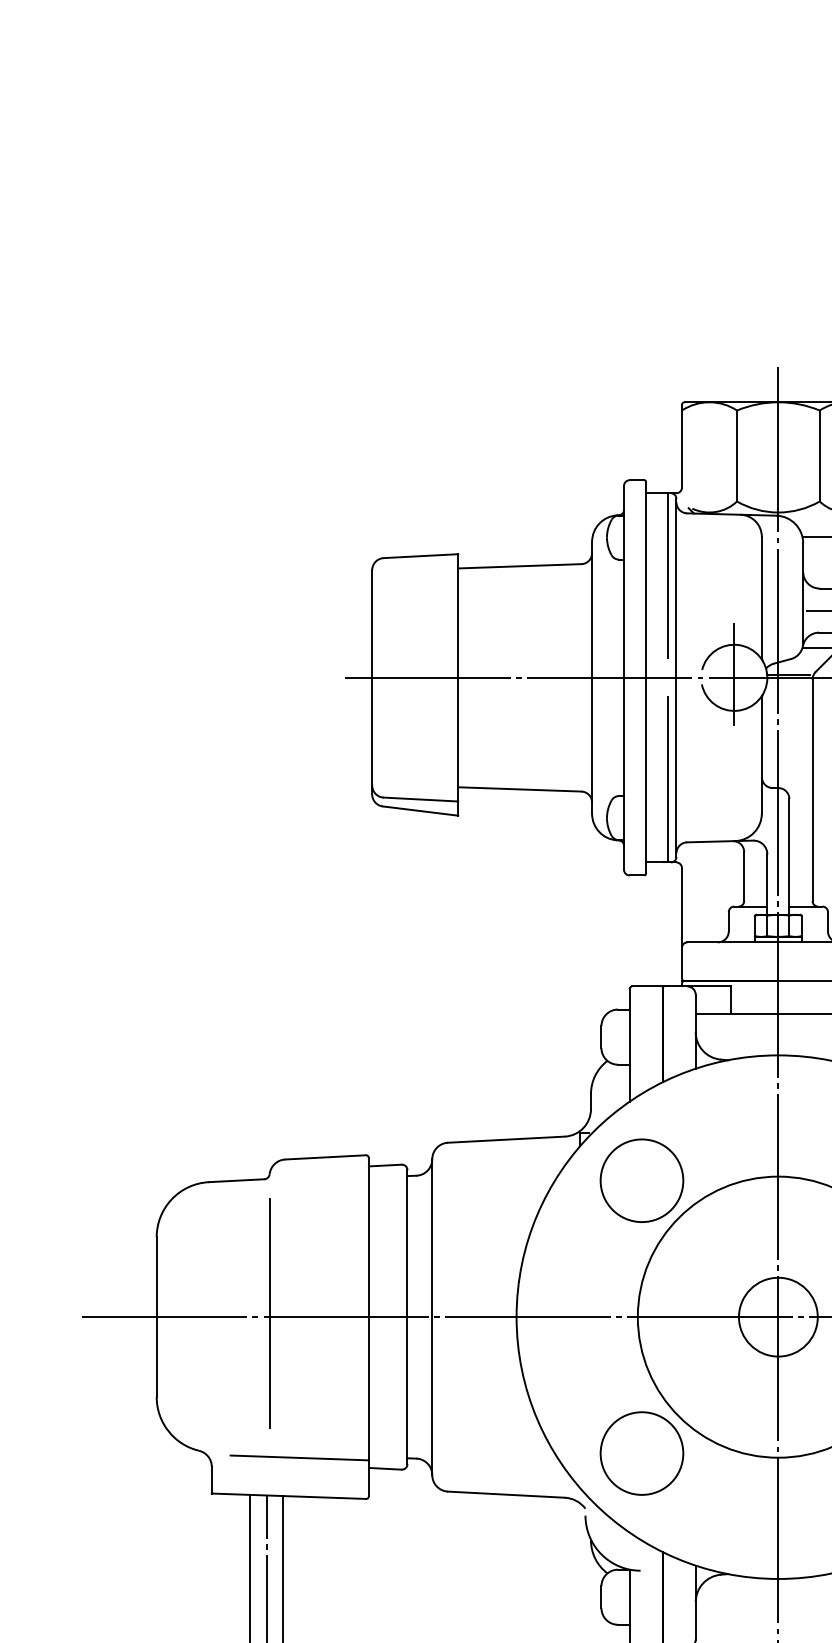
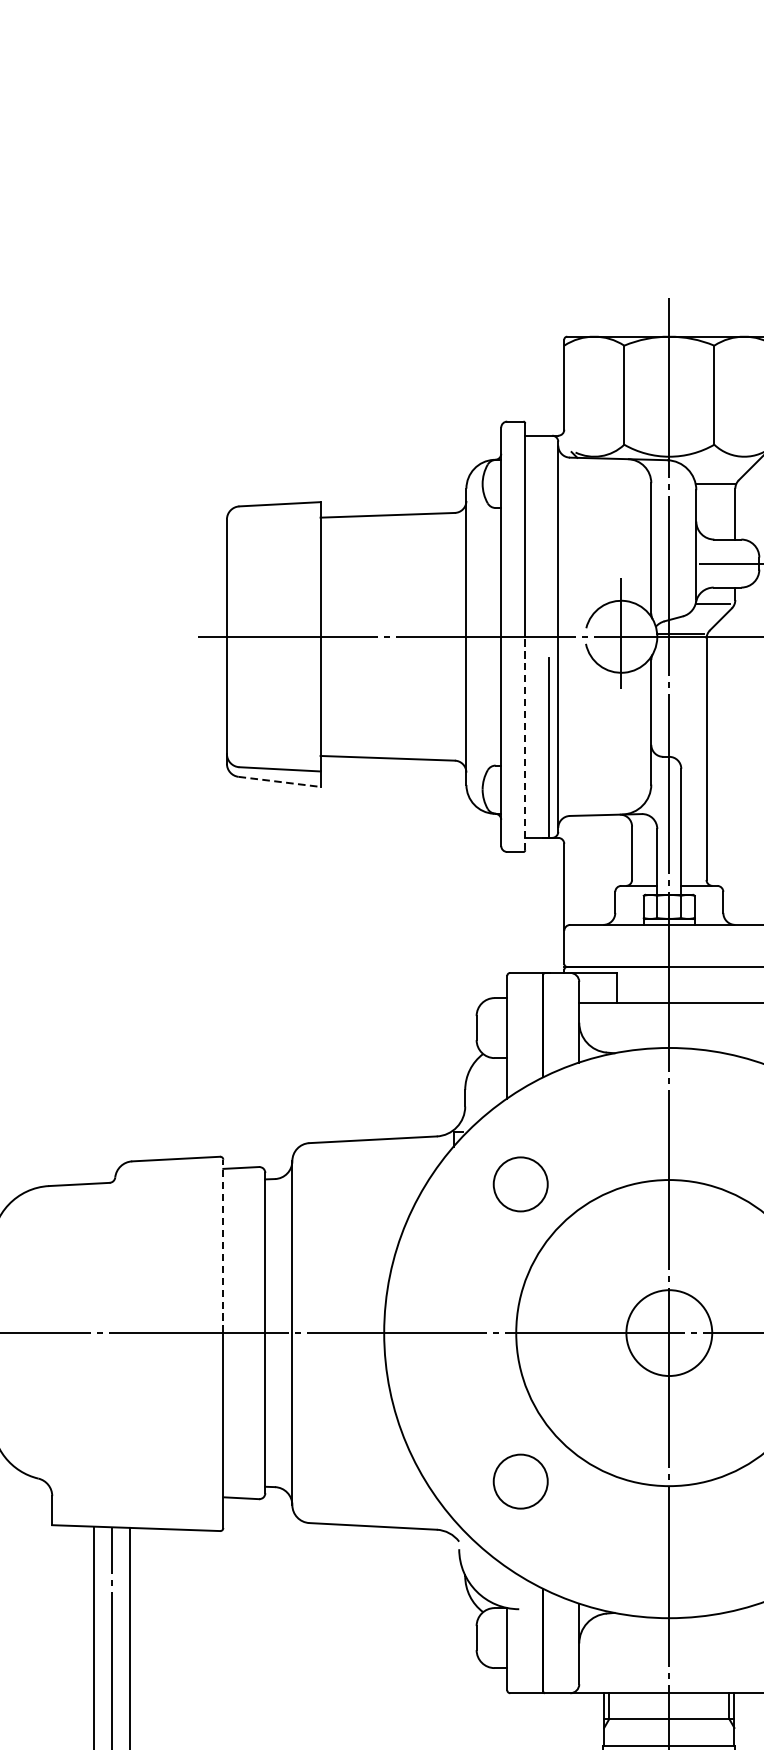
line: (668, 575) -> (549, 525), removed
line: (646, 775) -> (525, 743), solid -> dashed
line: (420, 811) -> (279, 782), solid -> dashed
circle: (641, 1180) -> (520, 1184), size x0.6
line: (368, 1237) -> (222, 1246), solid -> dashed
line: (269, 1313) -> (115, 1329), removed
circle: (641, 1453) -> (520, 1481), size x0.6
line: (299, 1457) -> (147, 1485), removed

